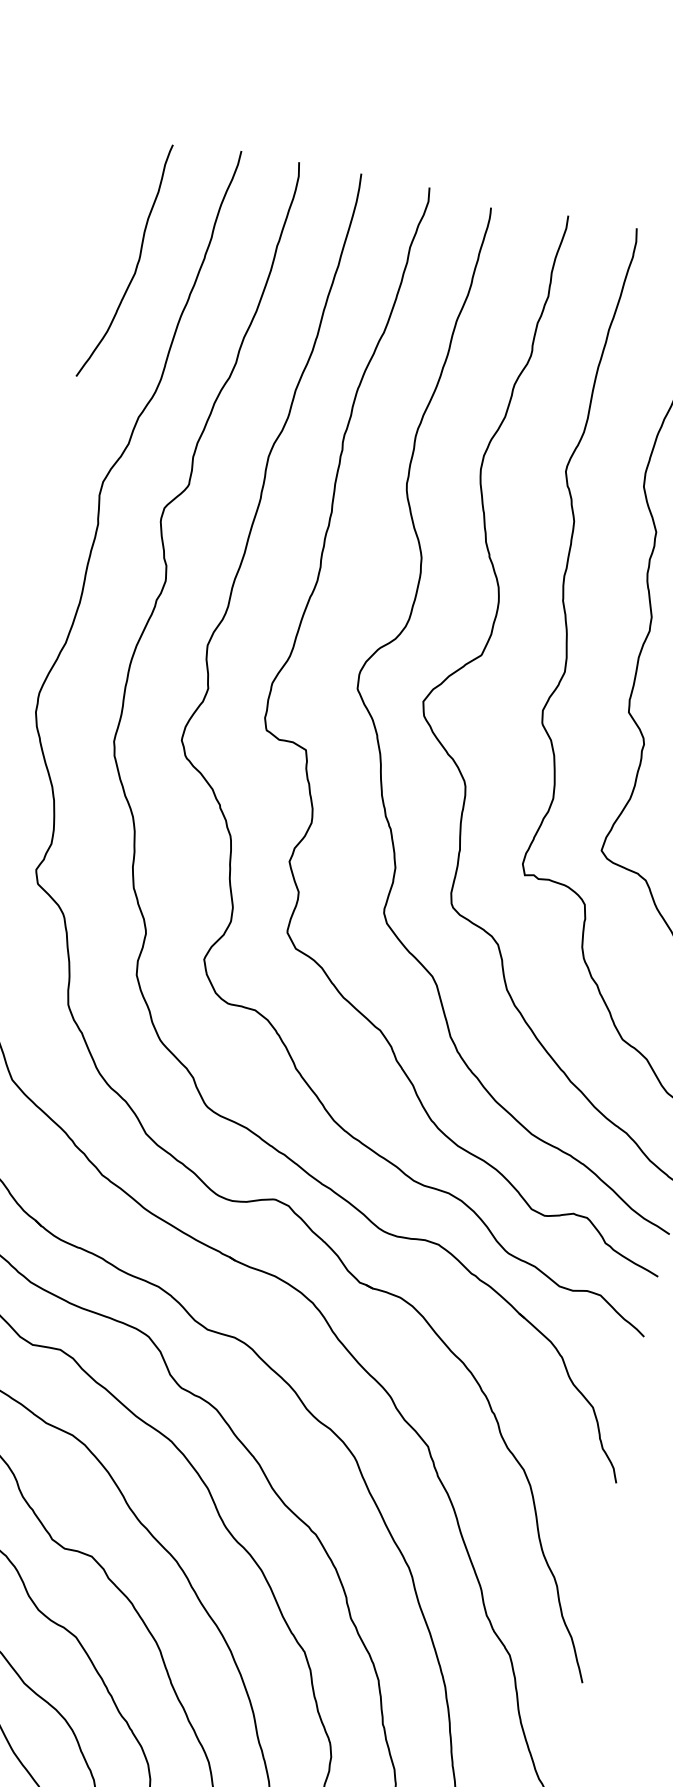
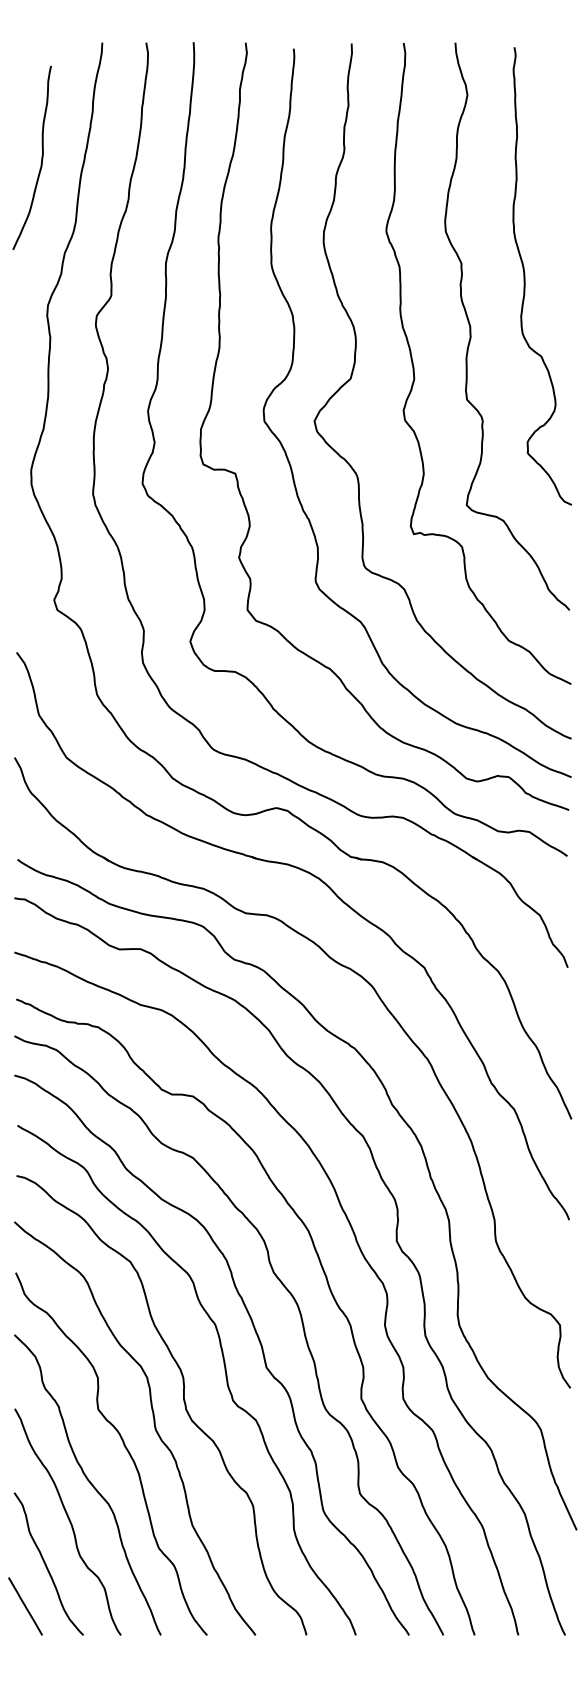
curve: (136, 262) -> (41, 157), moved

